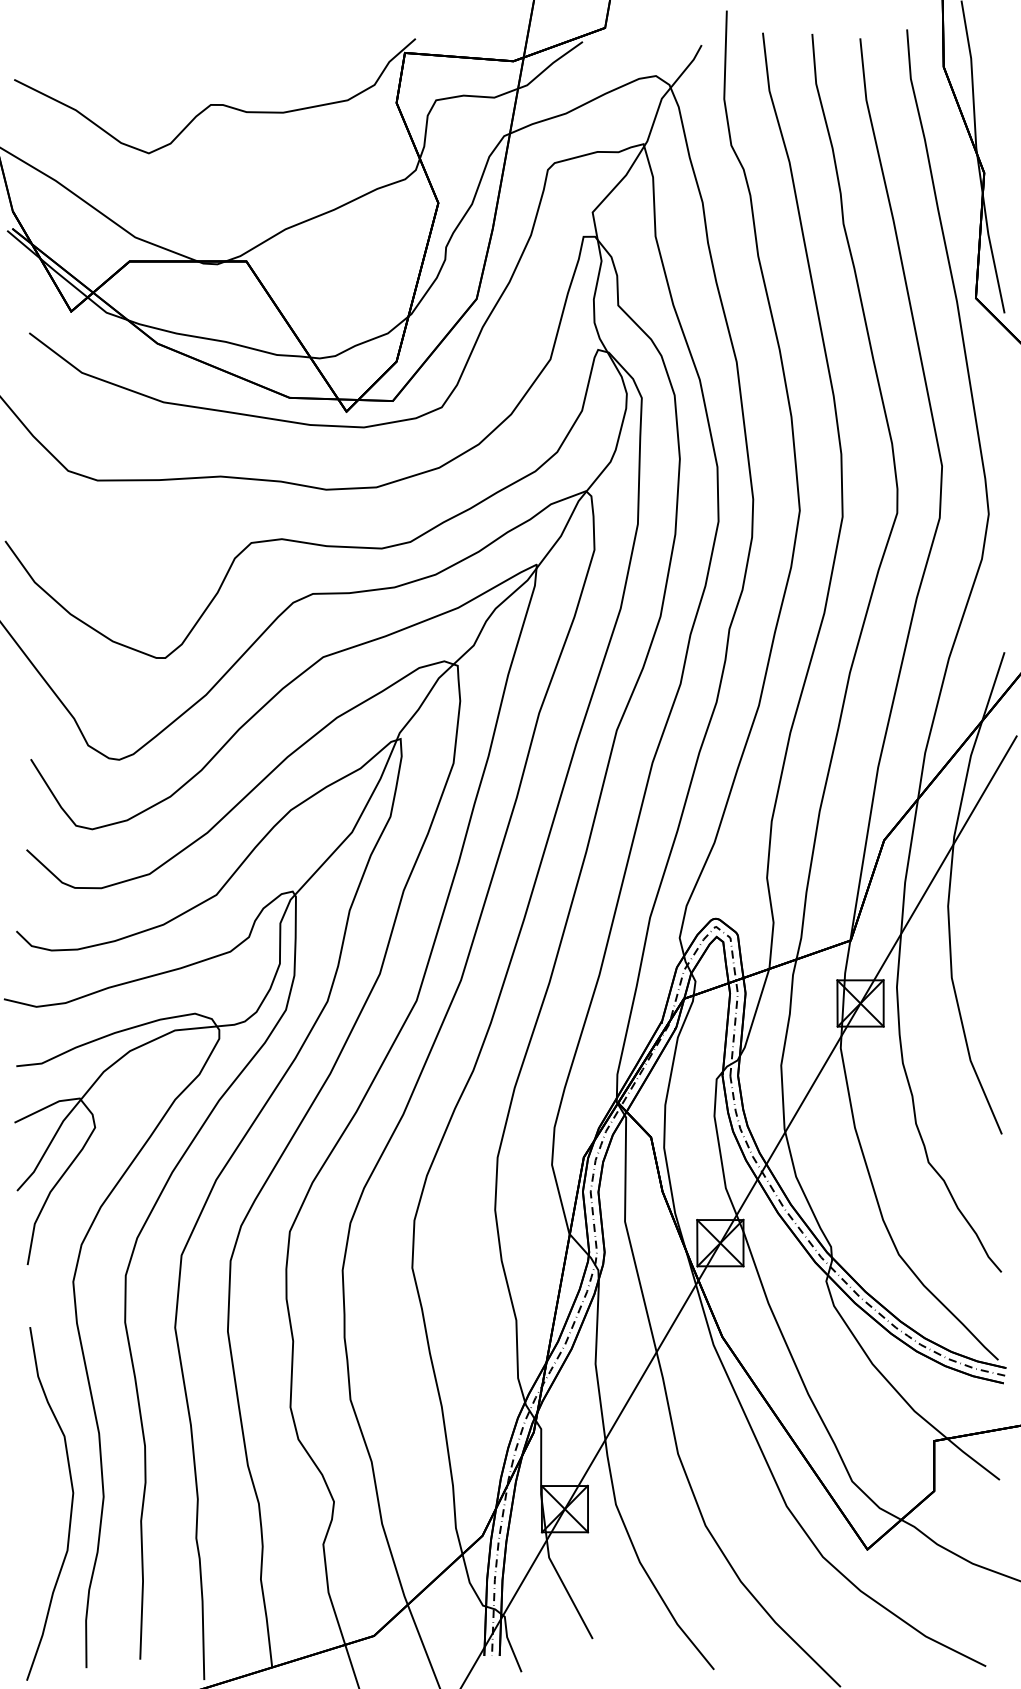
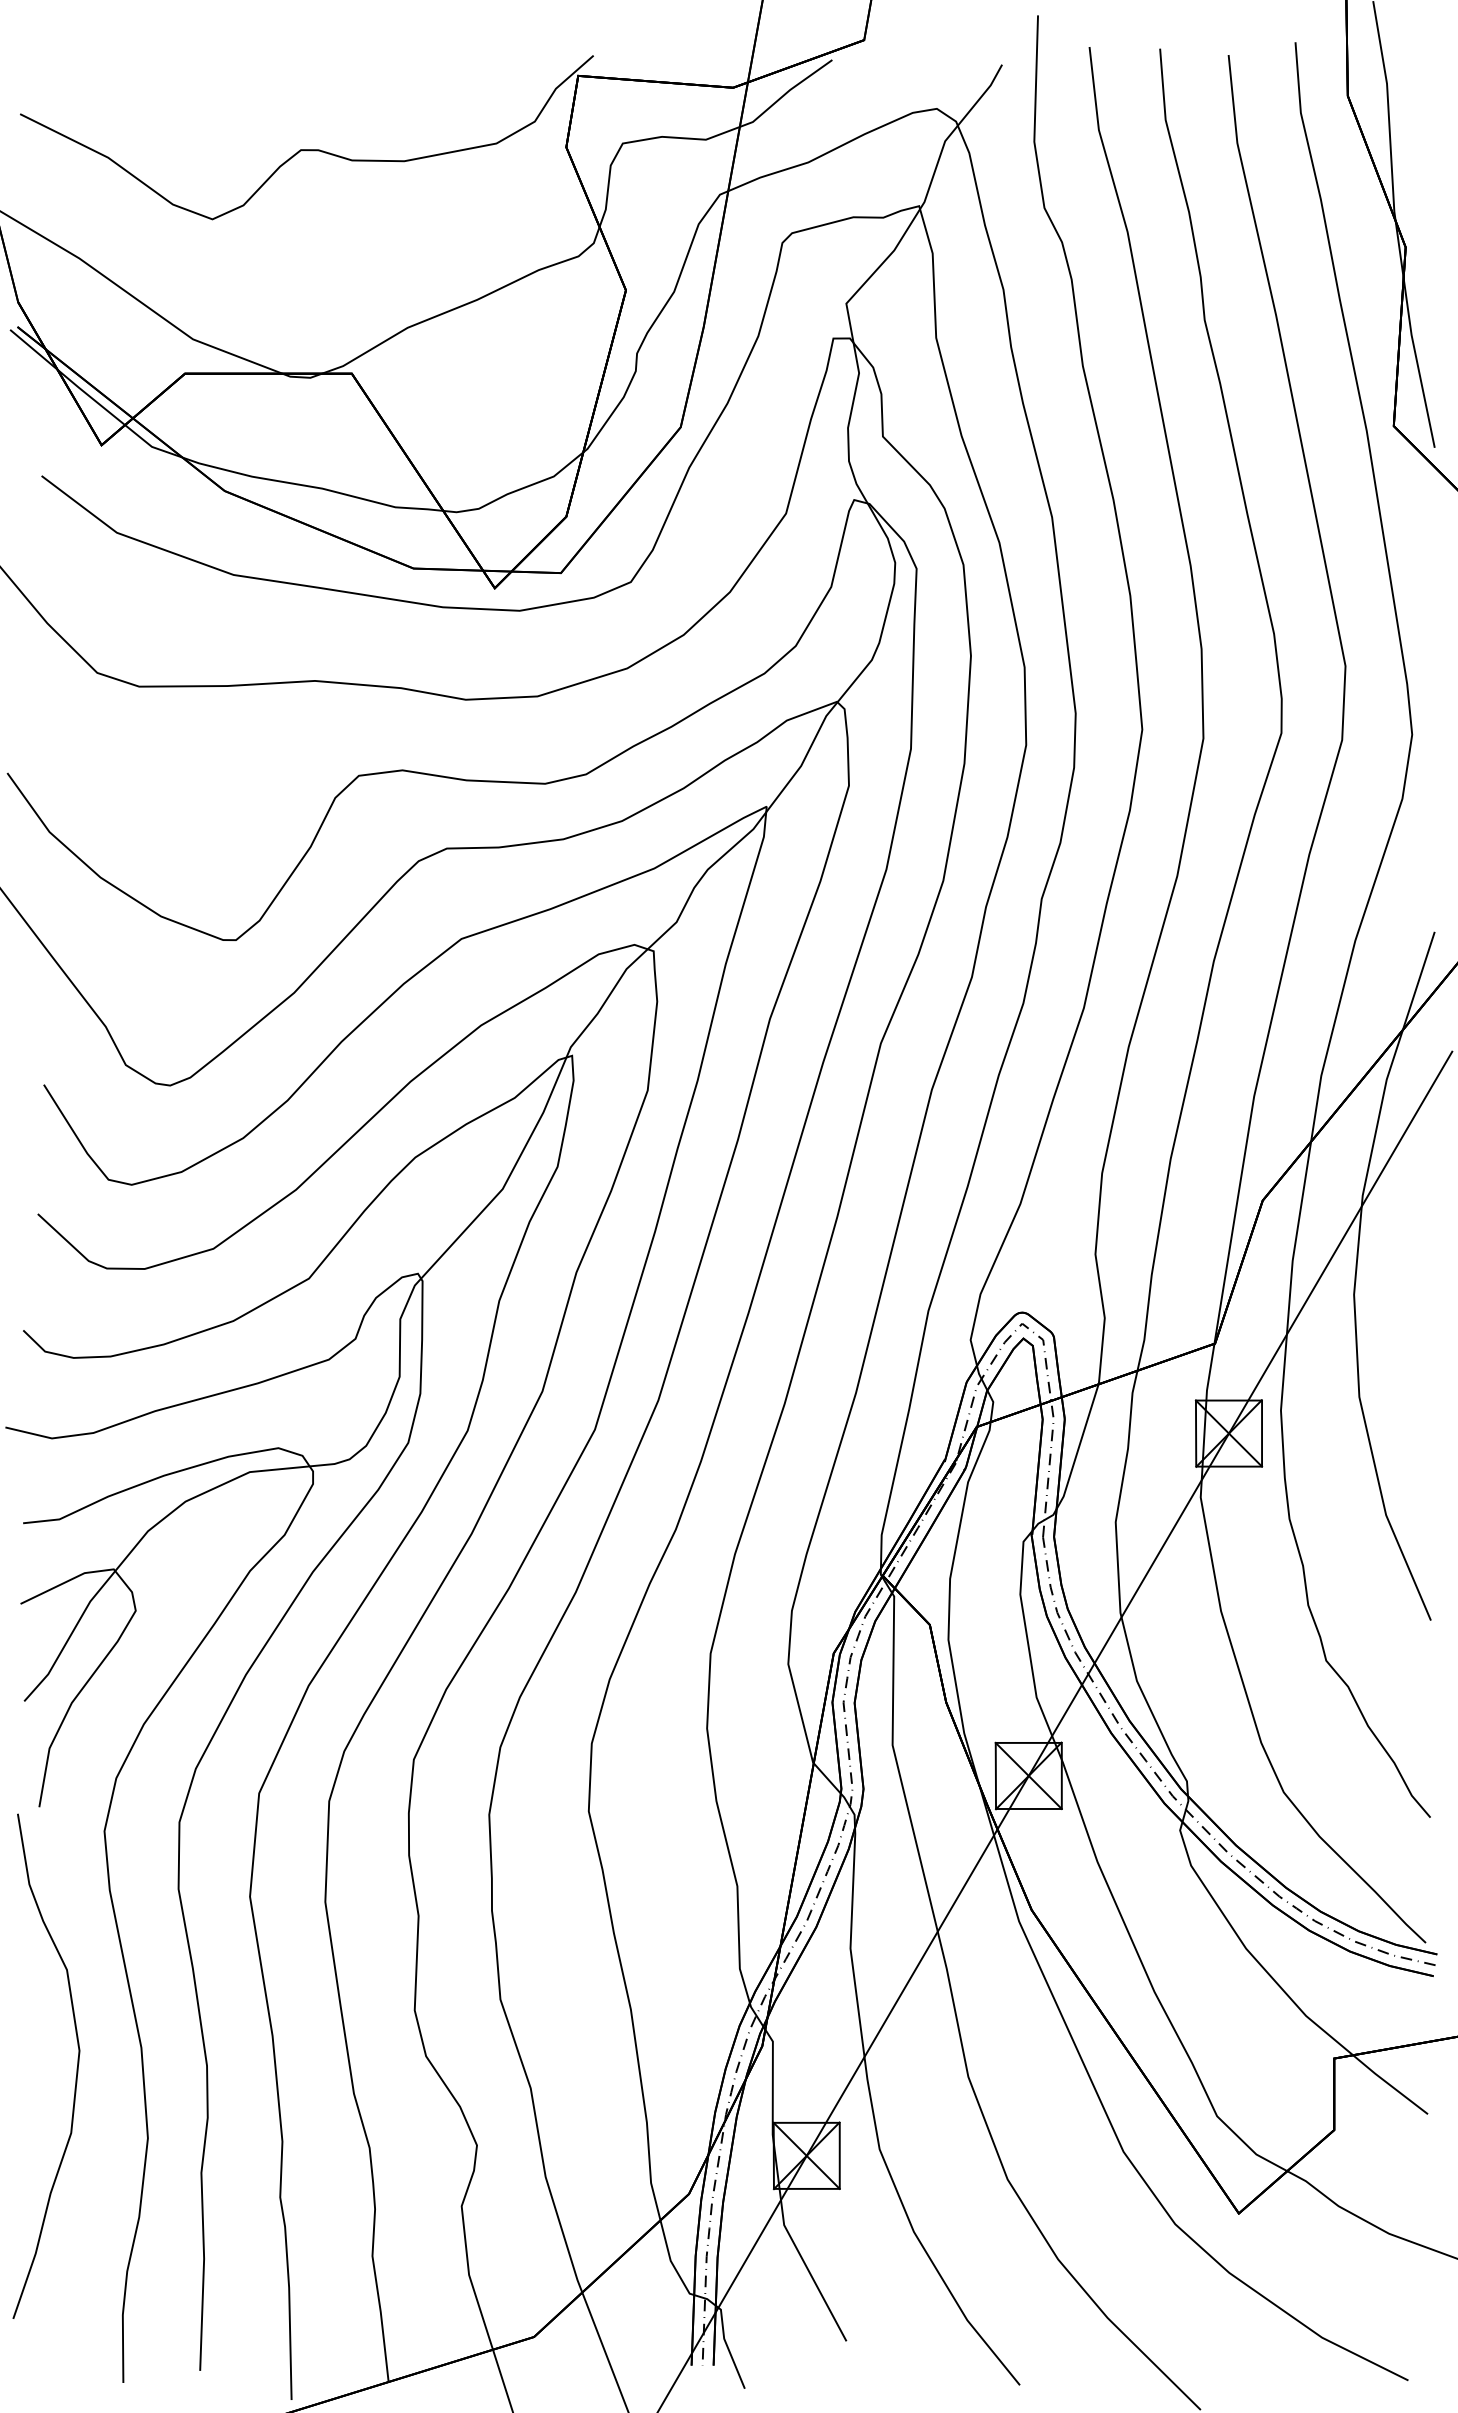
curve: (71, 1505) -> (76, 2068), moved

